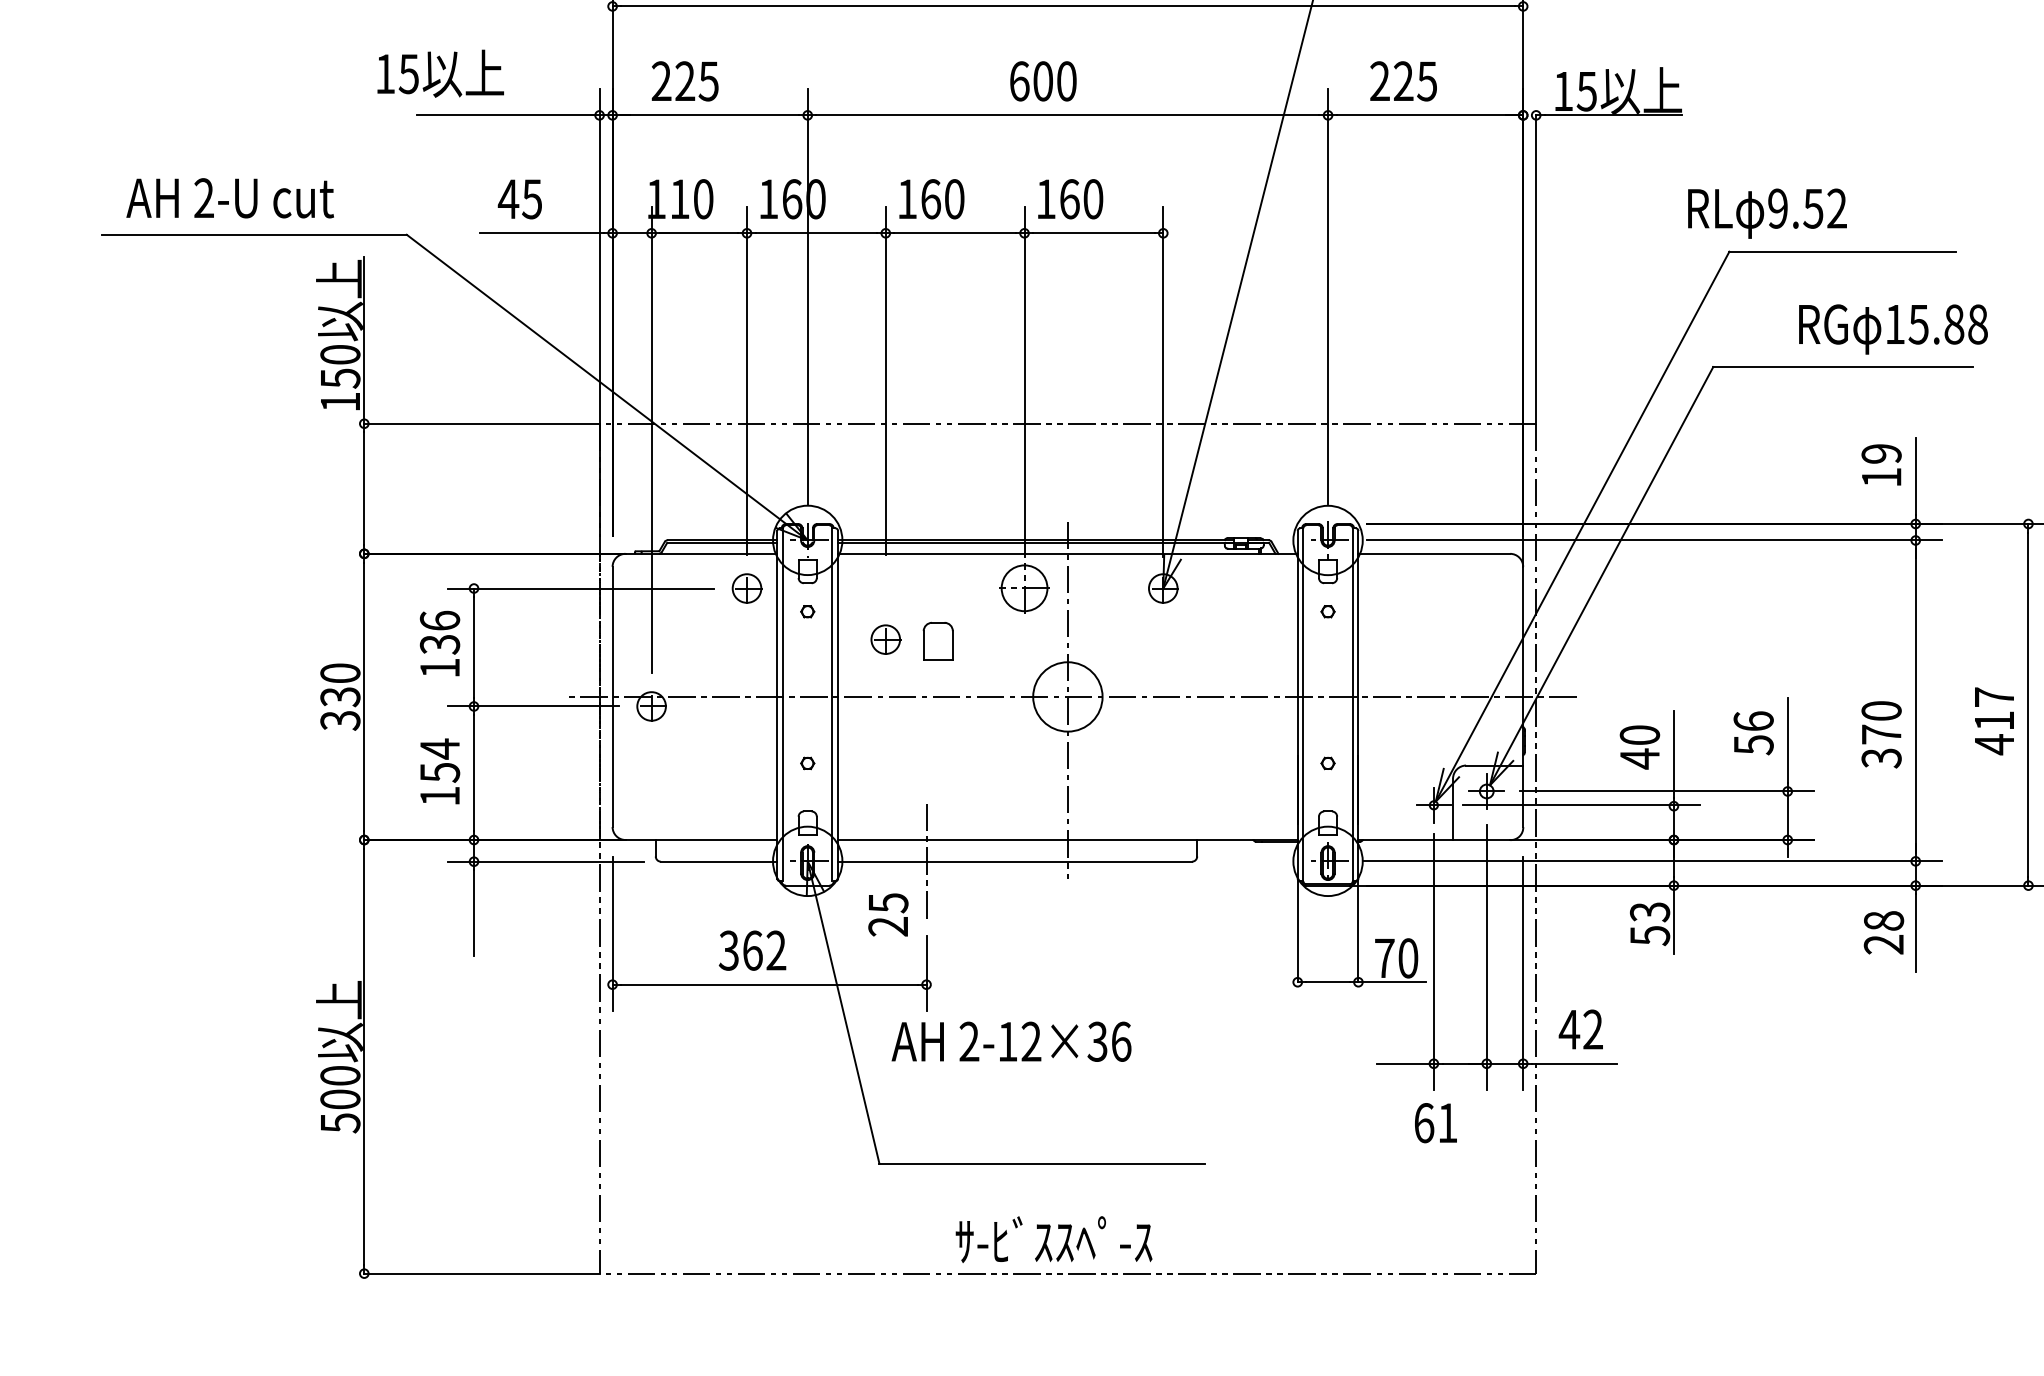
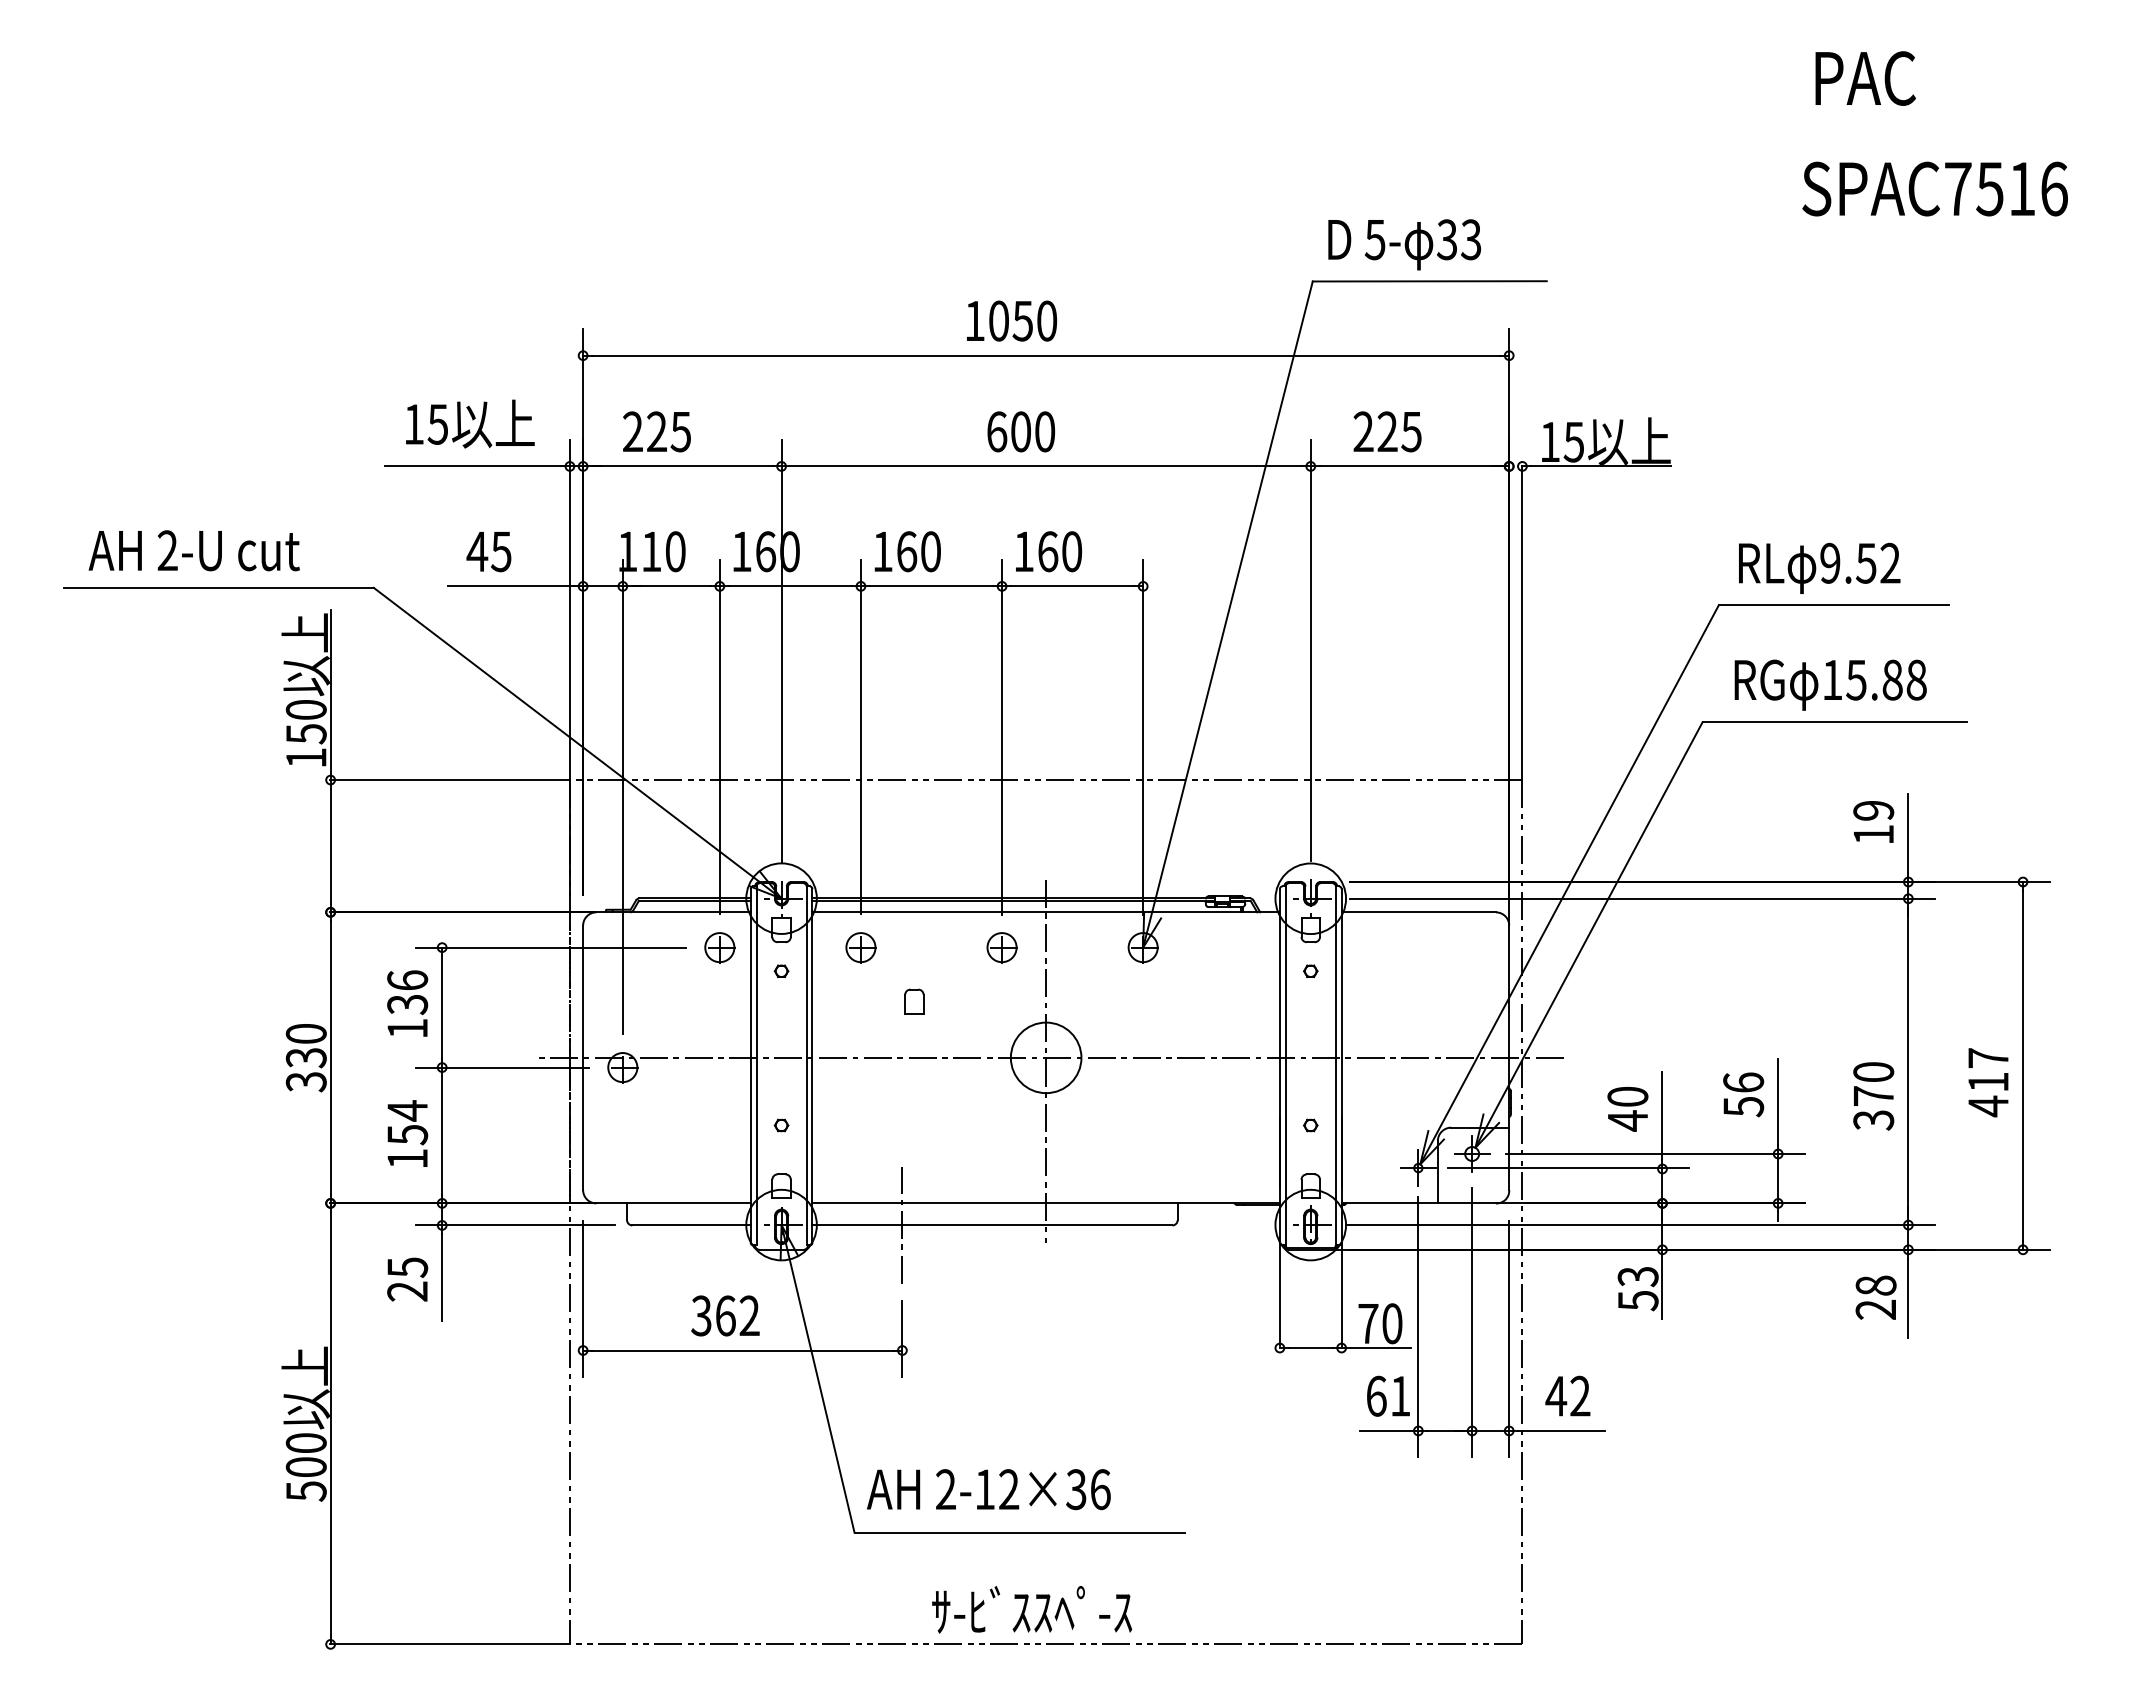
text: (440, 73) -> (470, 423), moved
text: (1767, 212) -> (1819, 567), moved
text: (1893, 328) -> (1830, 684), moved
part: (1023, 588) -> (1001, 947), size x0.62
part: (885, 639) -> (860, 947), moved
part: (938, 641) -> (914, 1001), size x0.62
text: (888, 914) -> (407, 1279), moved
text: (1011, 1041) -> (988, 1489), moved
text: (1435, 1122) -> (1388, 1395), moved

